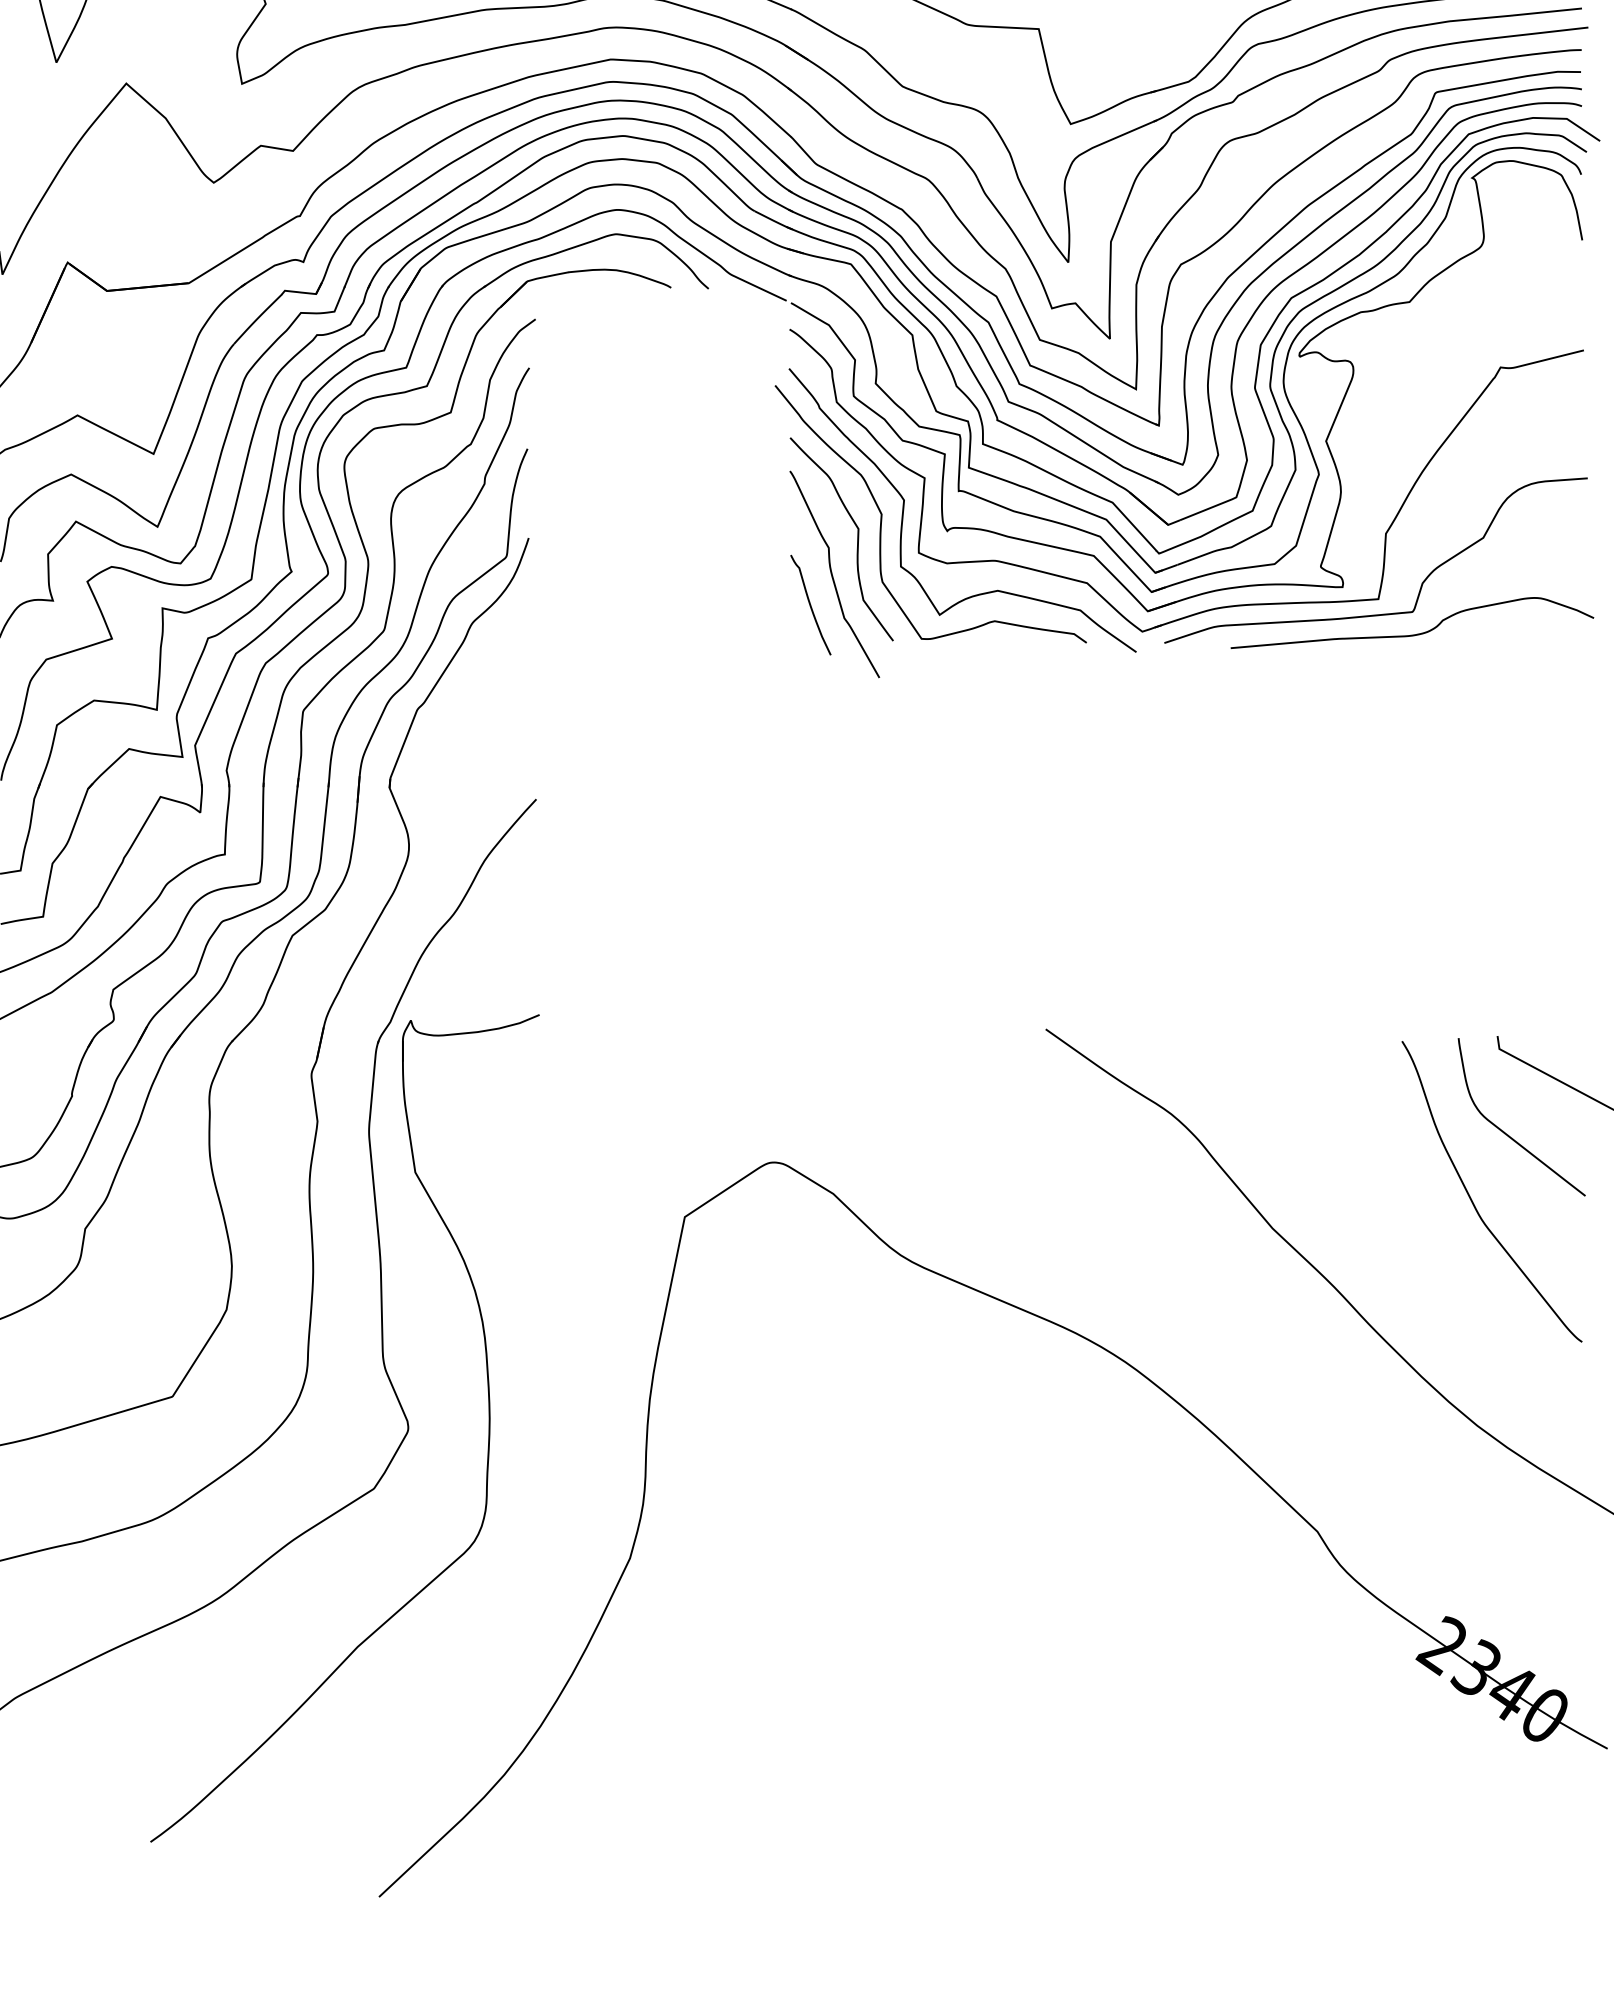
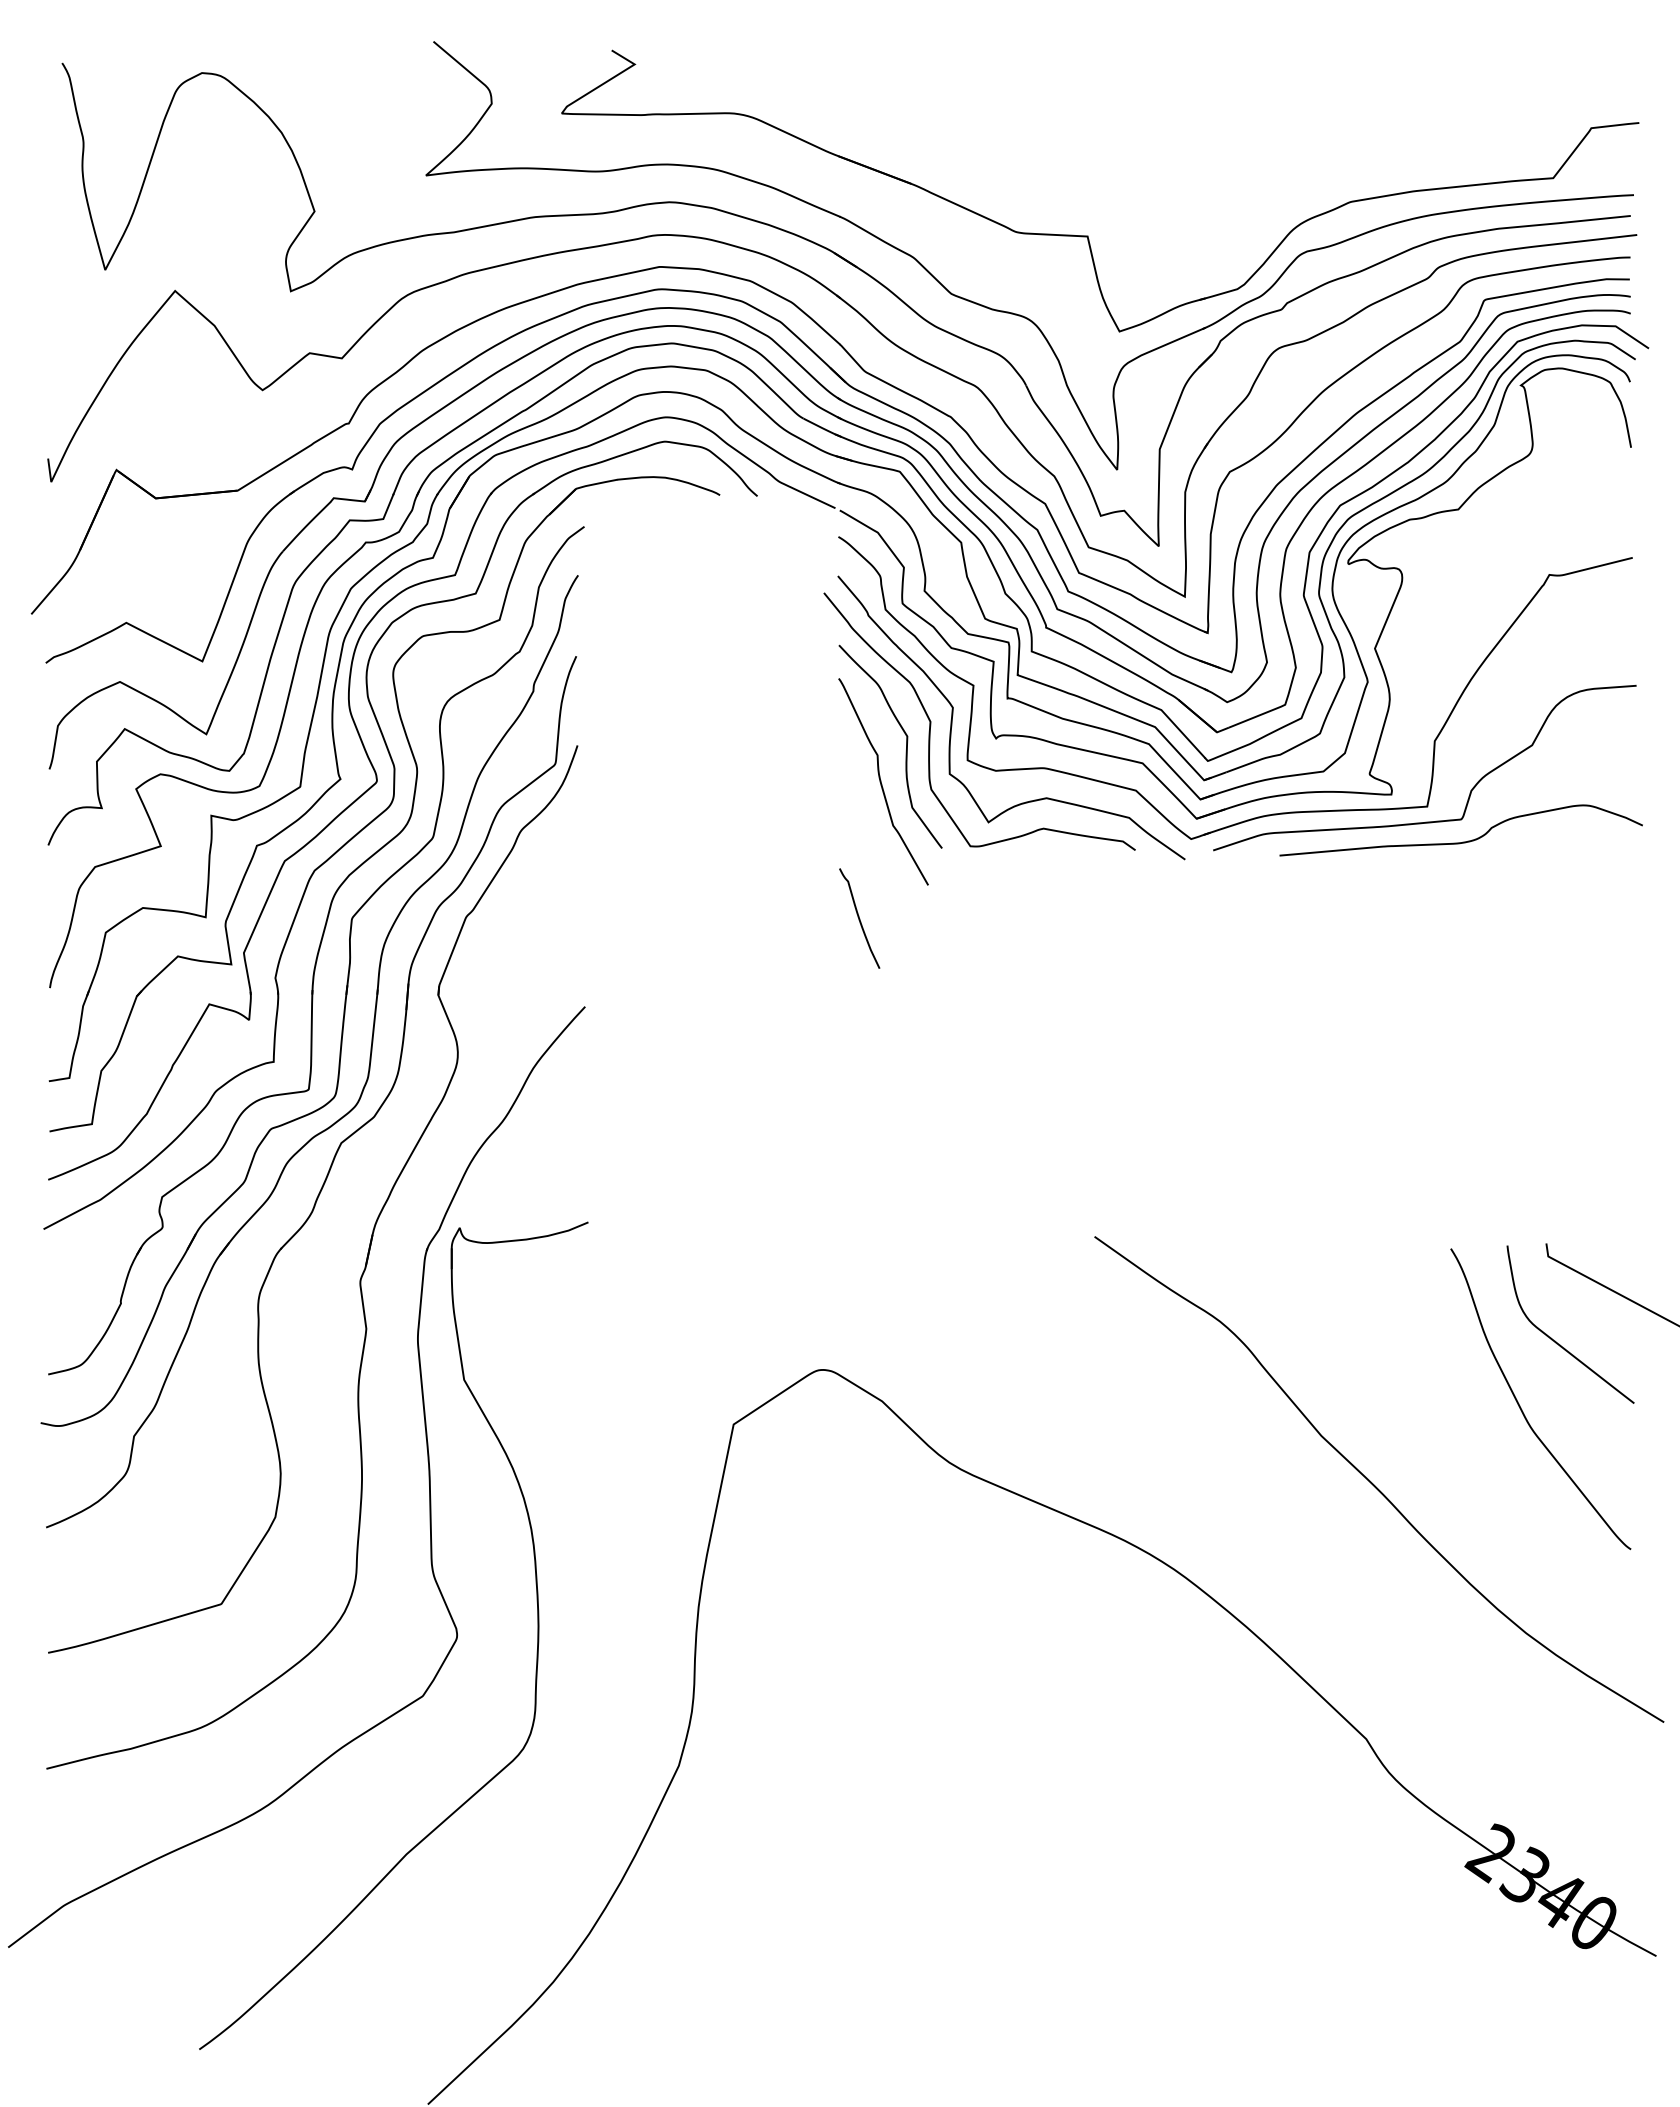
curve: (810, 605) -> (859, 918), moved

